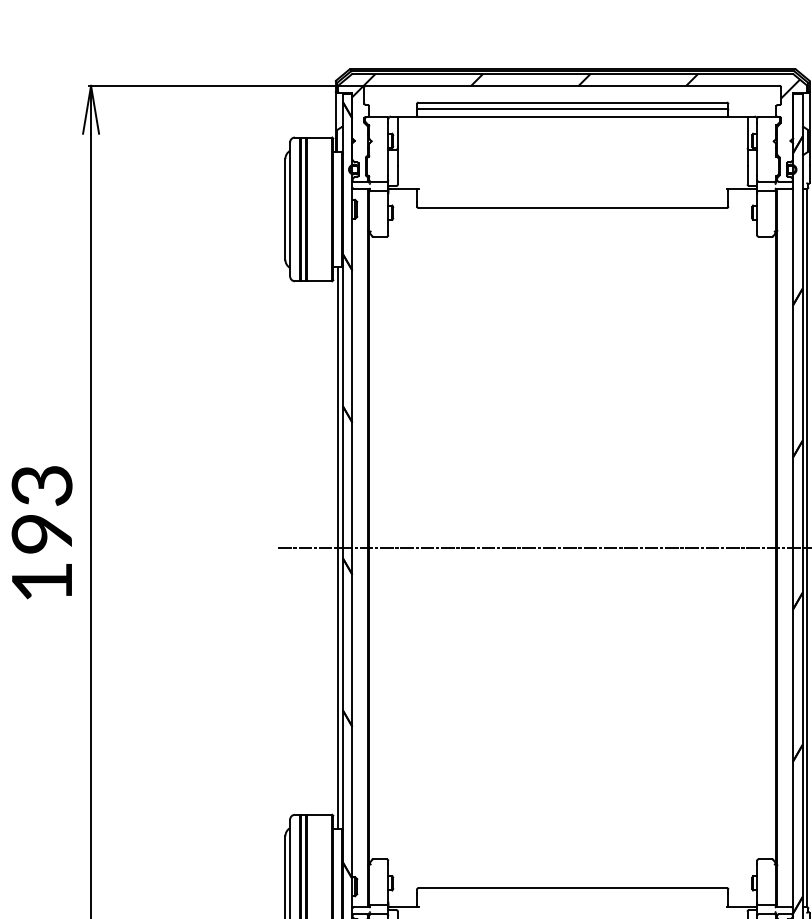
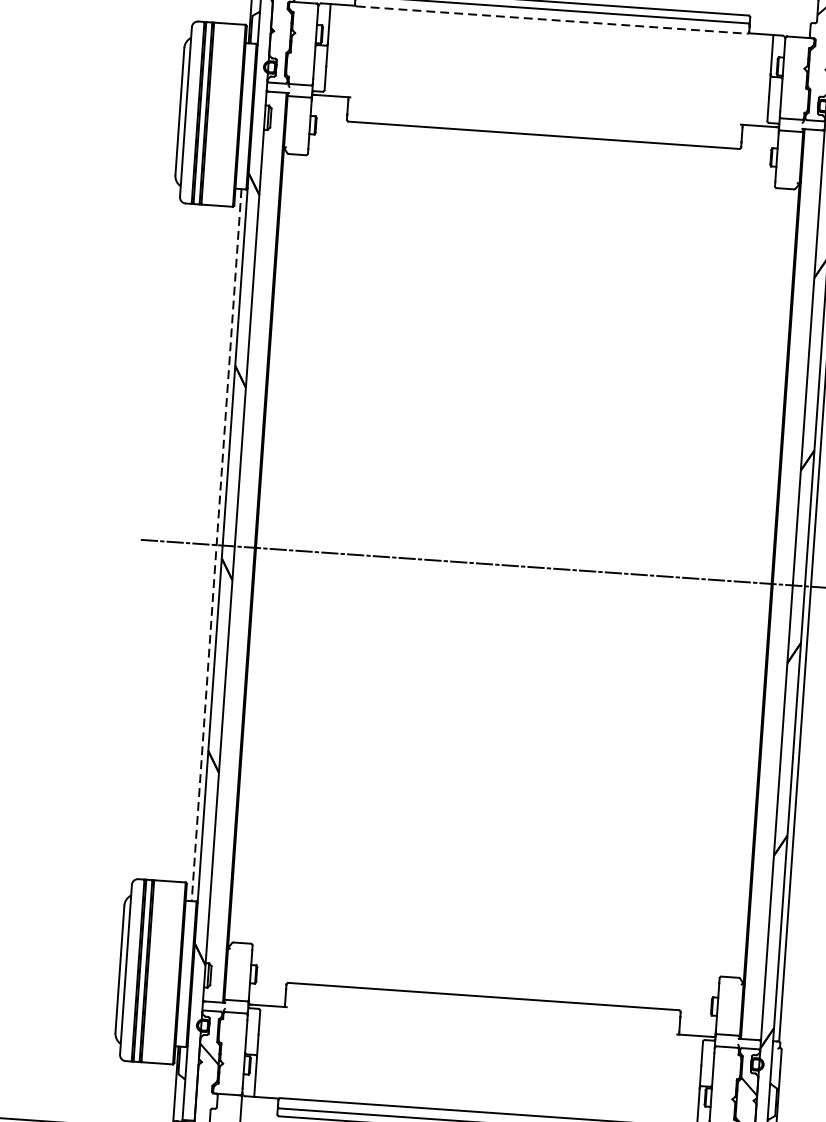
line: (573, 116) -> (552, 19), solid -> dashed
line: (338, 548) -> (217, 545), solid -> dashed

